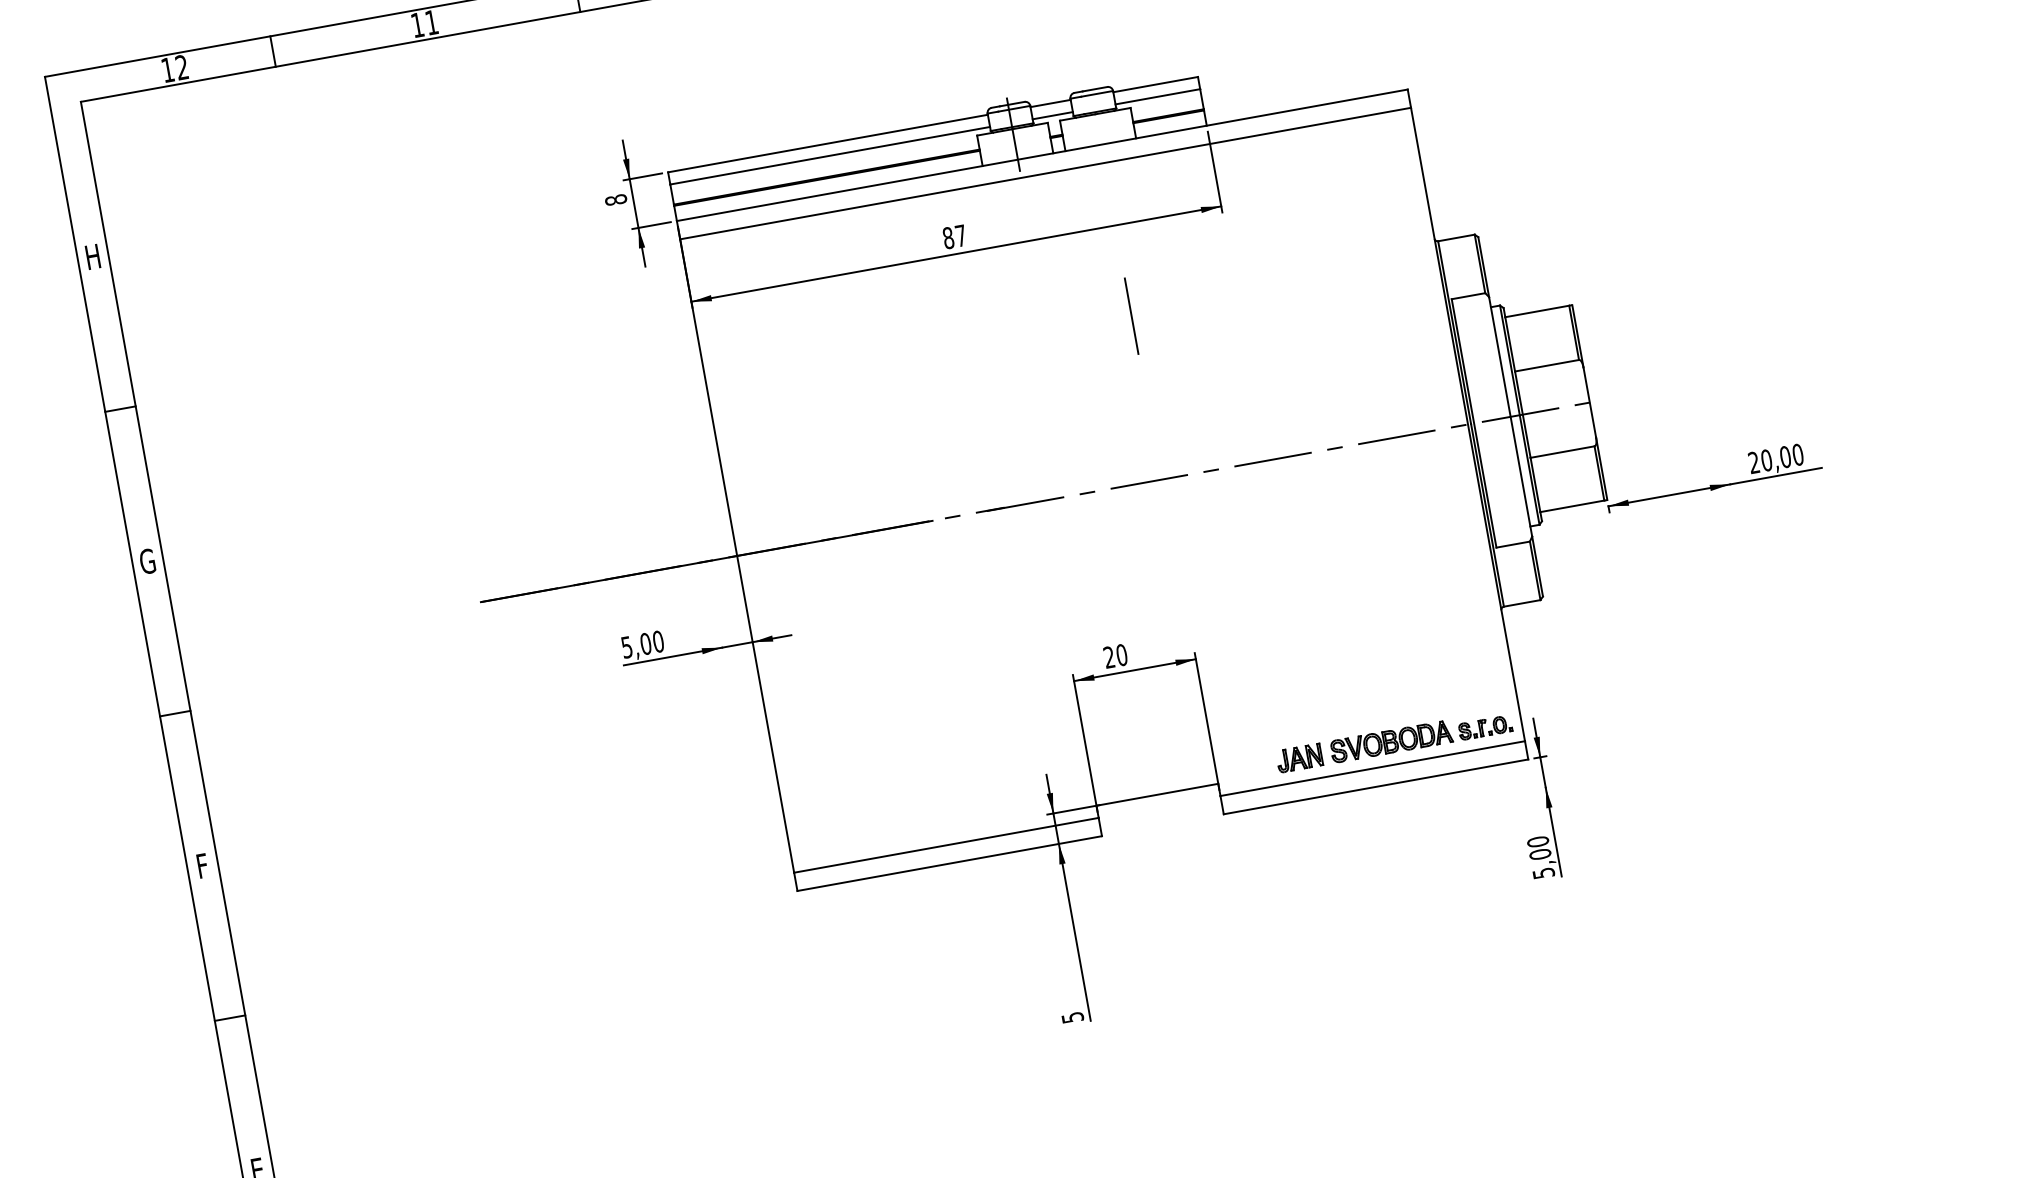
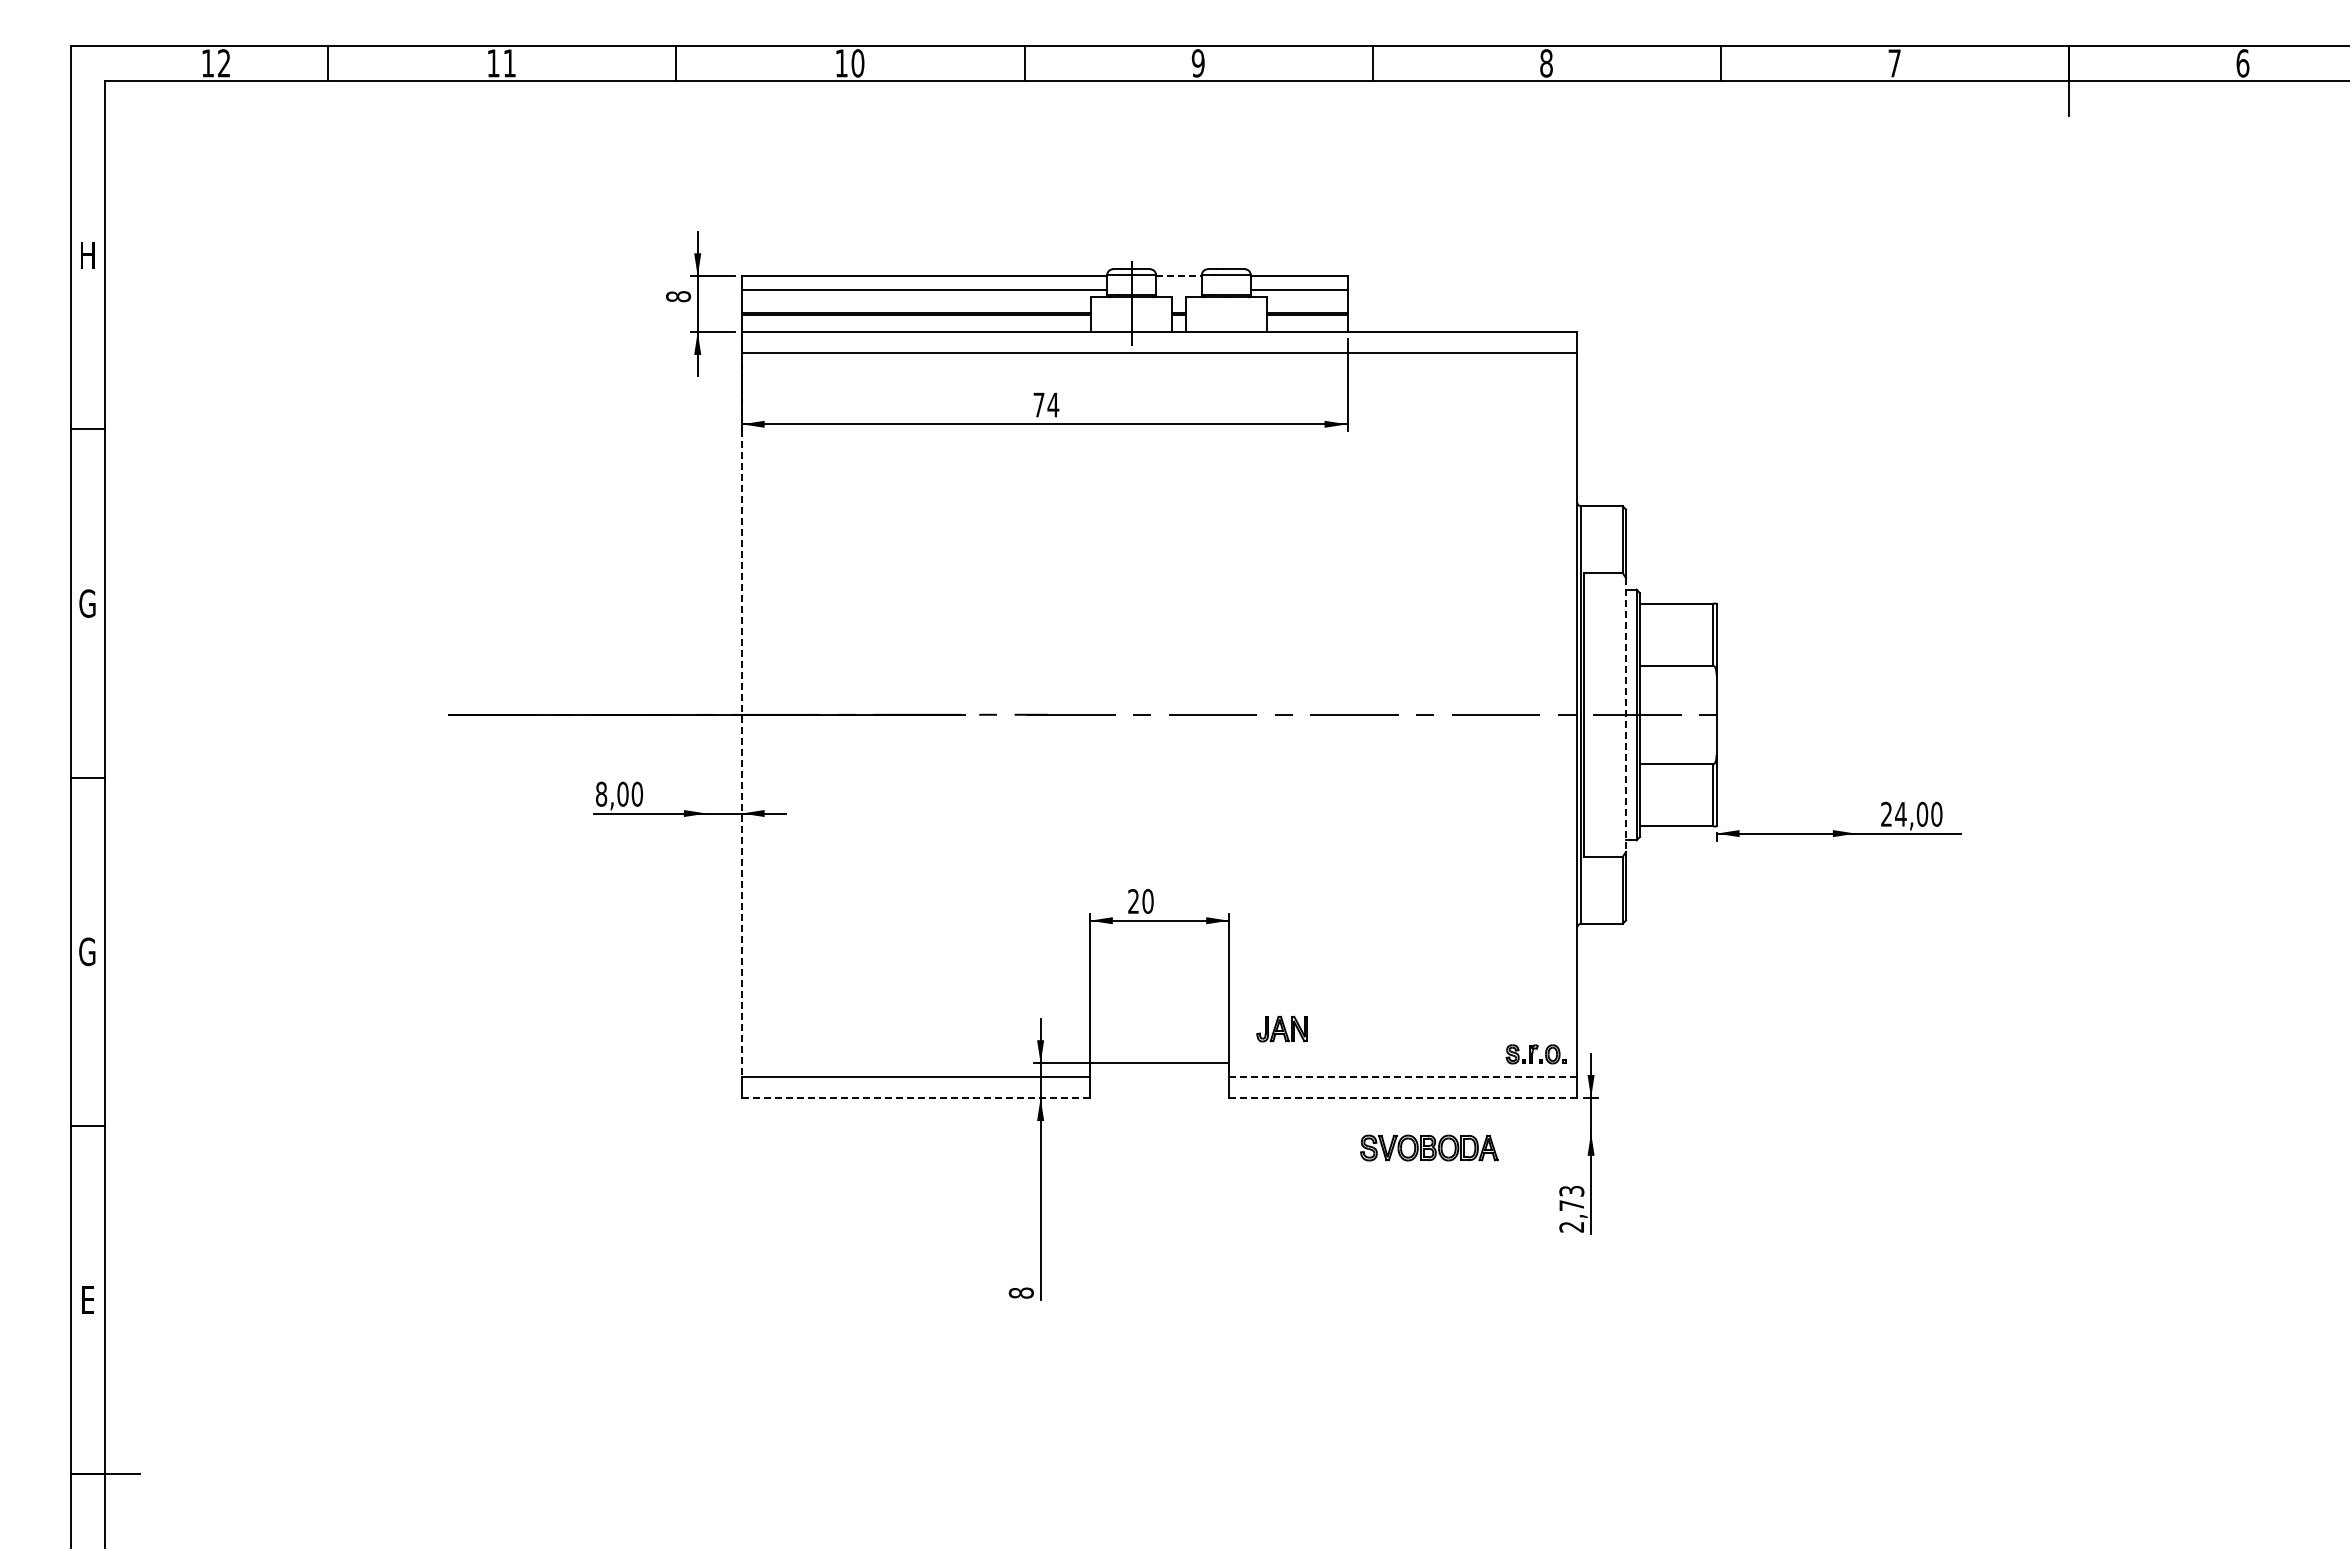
line: (1051, 103) -> (1179, 276), solid -> dashed
line: (1052, 116) -> (1178, 290), removed
text: (954, 236) -> (1046, 404), 87 -> 74
line: (1131, 315) -> (1226, 527), removed
line: (1511, 417) -> (1626, 715), solid -> dashed
text: (1766, 459) -> (1900, 813), 20,00 -> 24,00
line: (737, 556) -> (741, 715), solid -> dashed
text: (626, 646) -> (601, 793), 5,00 -> 8,00
part: (1391, 741) -> (1429, 1147), moved
part: (1298, 757) -> (1281, 1028), moved
line: (1373, 768) -> (1403, 1077), solid -> dashed
line: (1376, 787) -> (1403, 1098), solid -> dashed
text: (1540, 857) -> (1571, 1208), 5,00 -> 2,73
line: (950, 863) -> (916, 1098), solid -> dashed
text: (202, 865) -> (87, 951), F -> G
text: (1071, 1017) -> (1020, 1292), 5 -> 8

